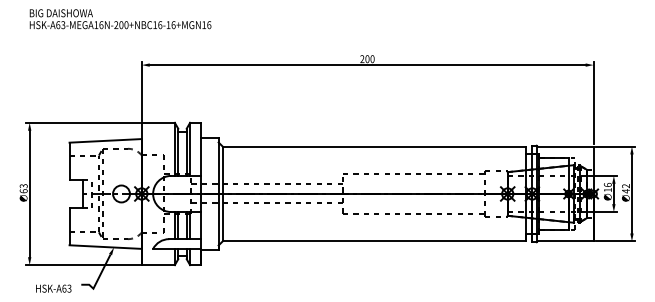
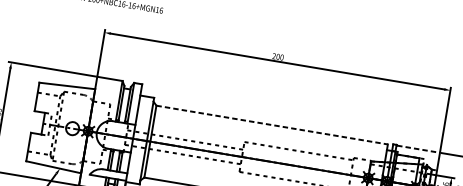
line: (566, 146) -> (419, 149), solid -> dashed
line: (374, 147) -> (272, 125), solid -> dashed

